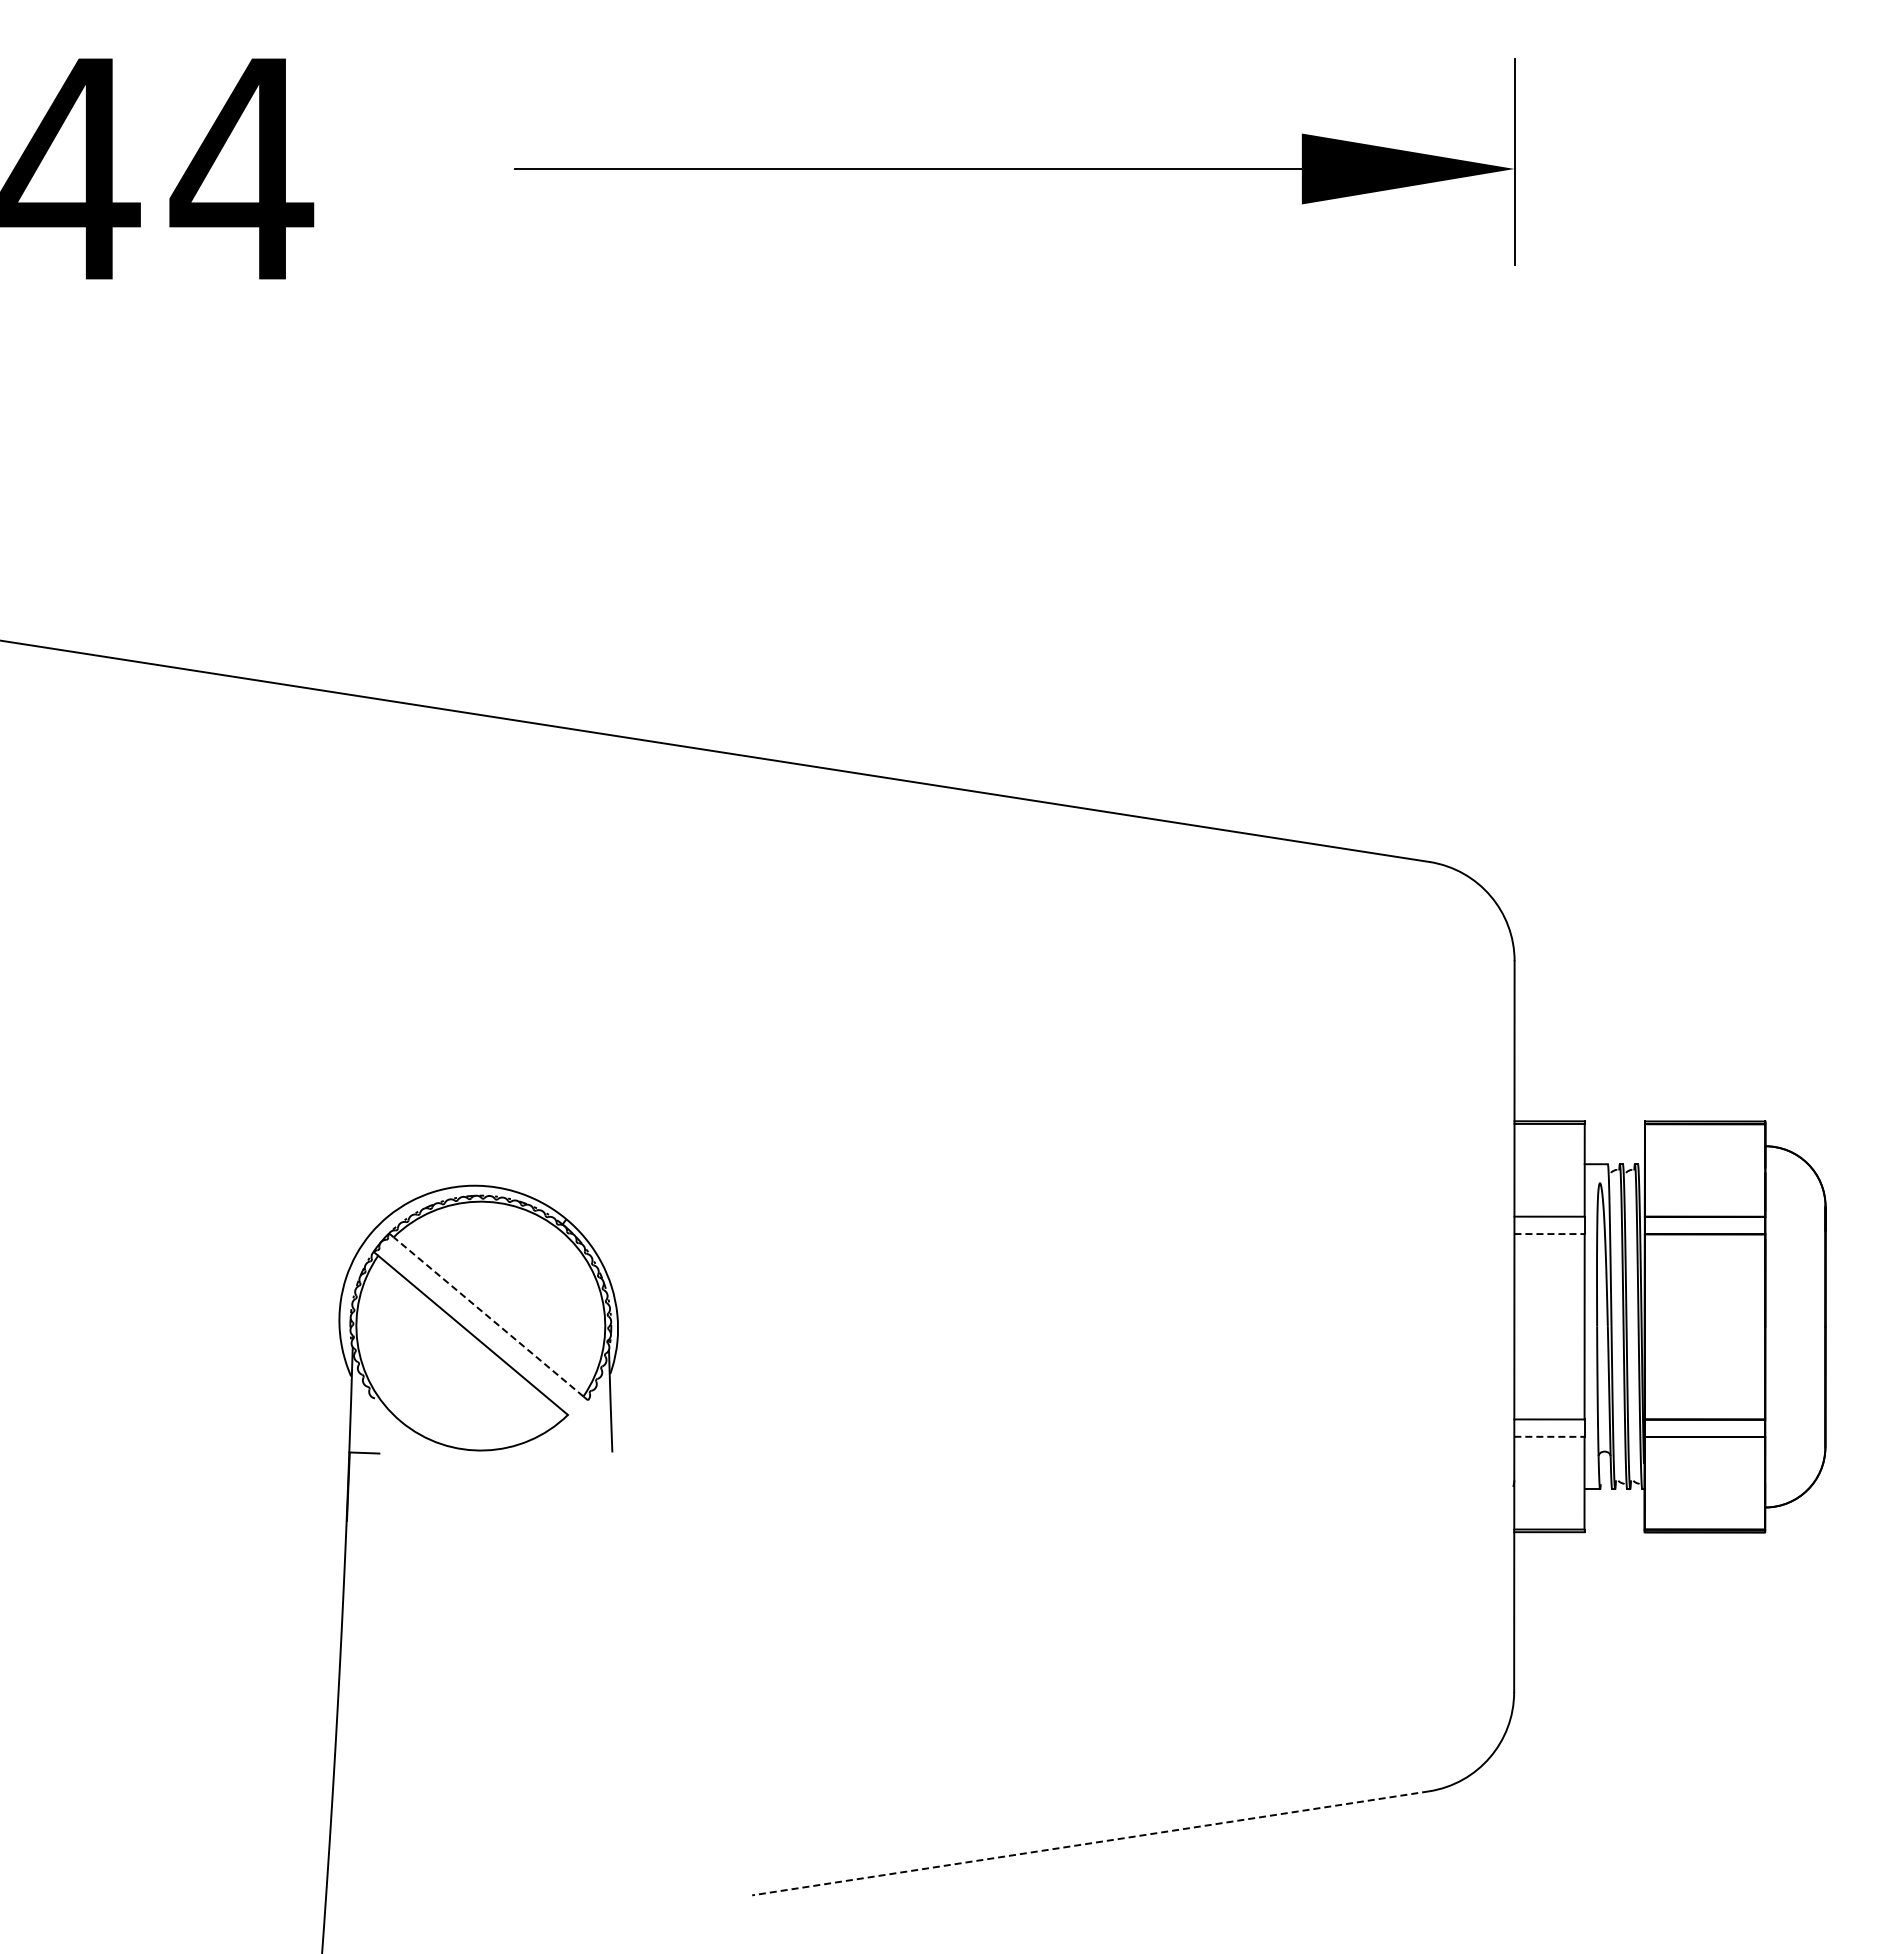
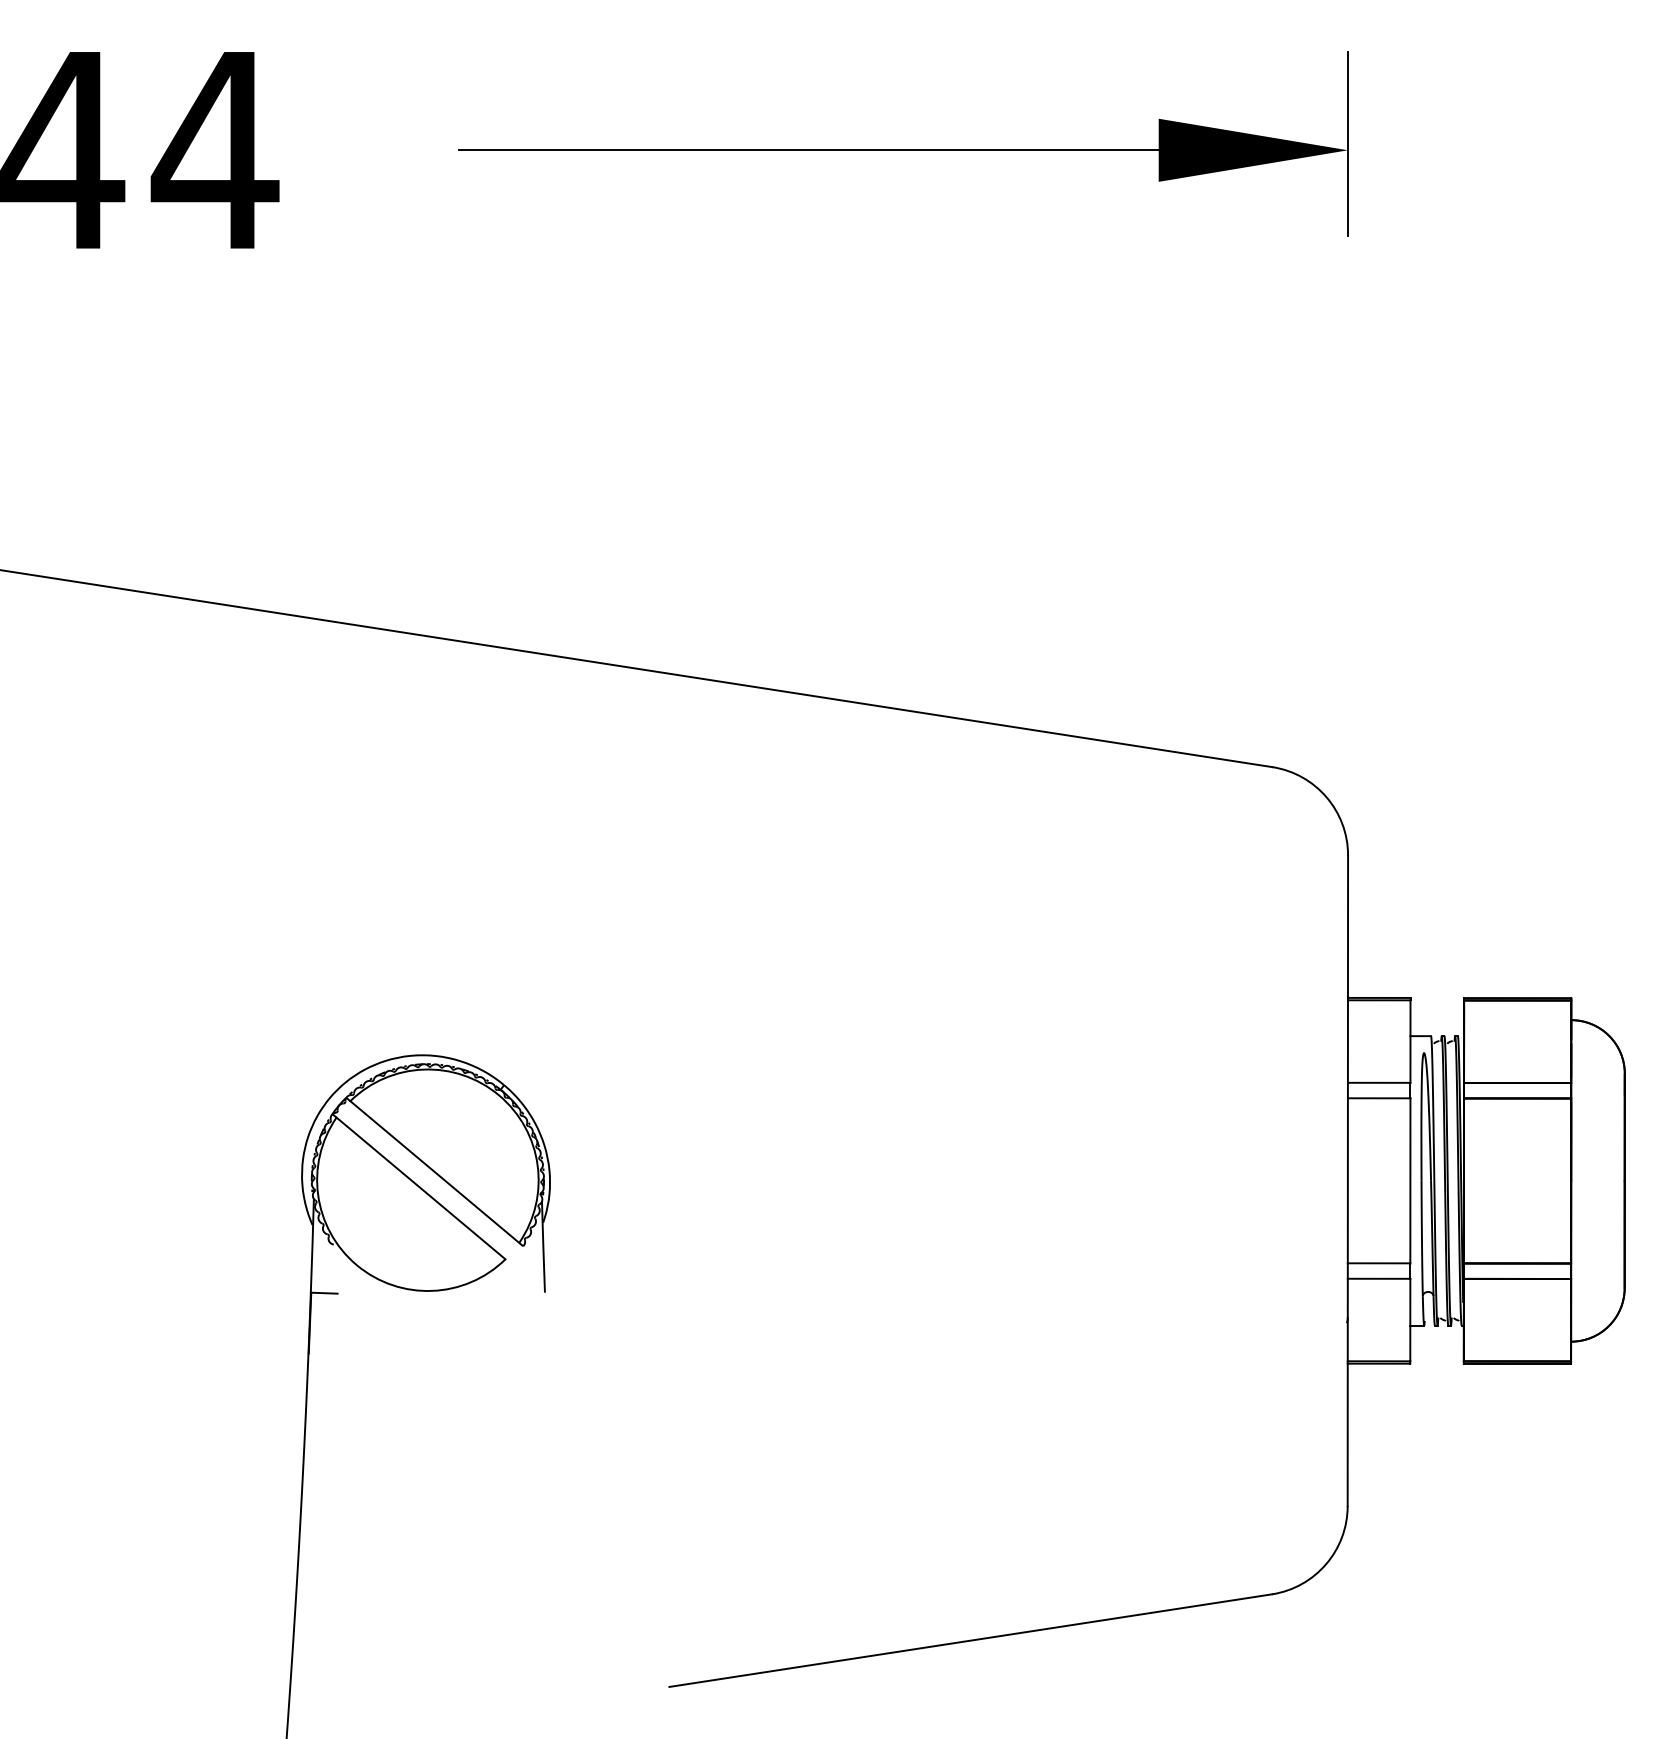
line: (1550, 1234) -> (1380, 1098), dashed -> solid
line: (488, 1316) -> (434, 1171), dashed -> solid
line: (1549, 1436) -> (1379, 1278), dashed -> solid
line: (1090, 1843) -> (970, 1640), dashed -> solid

